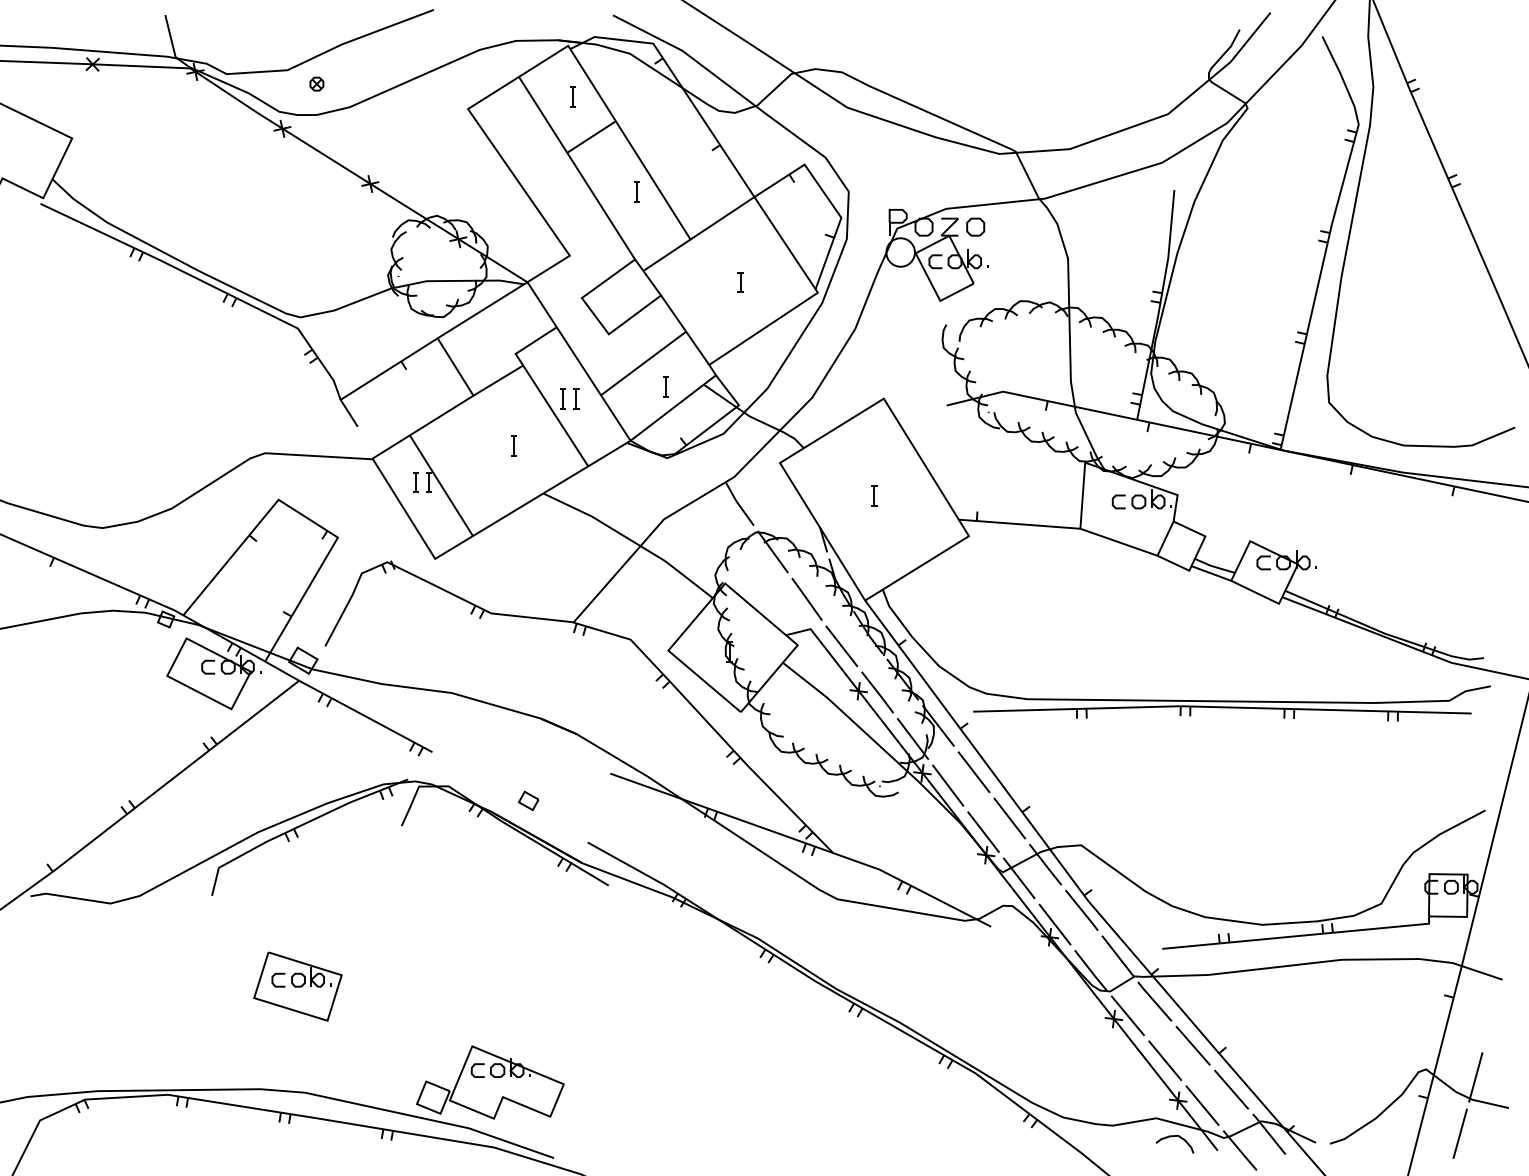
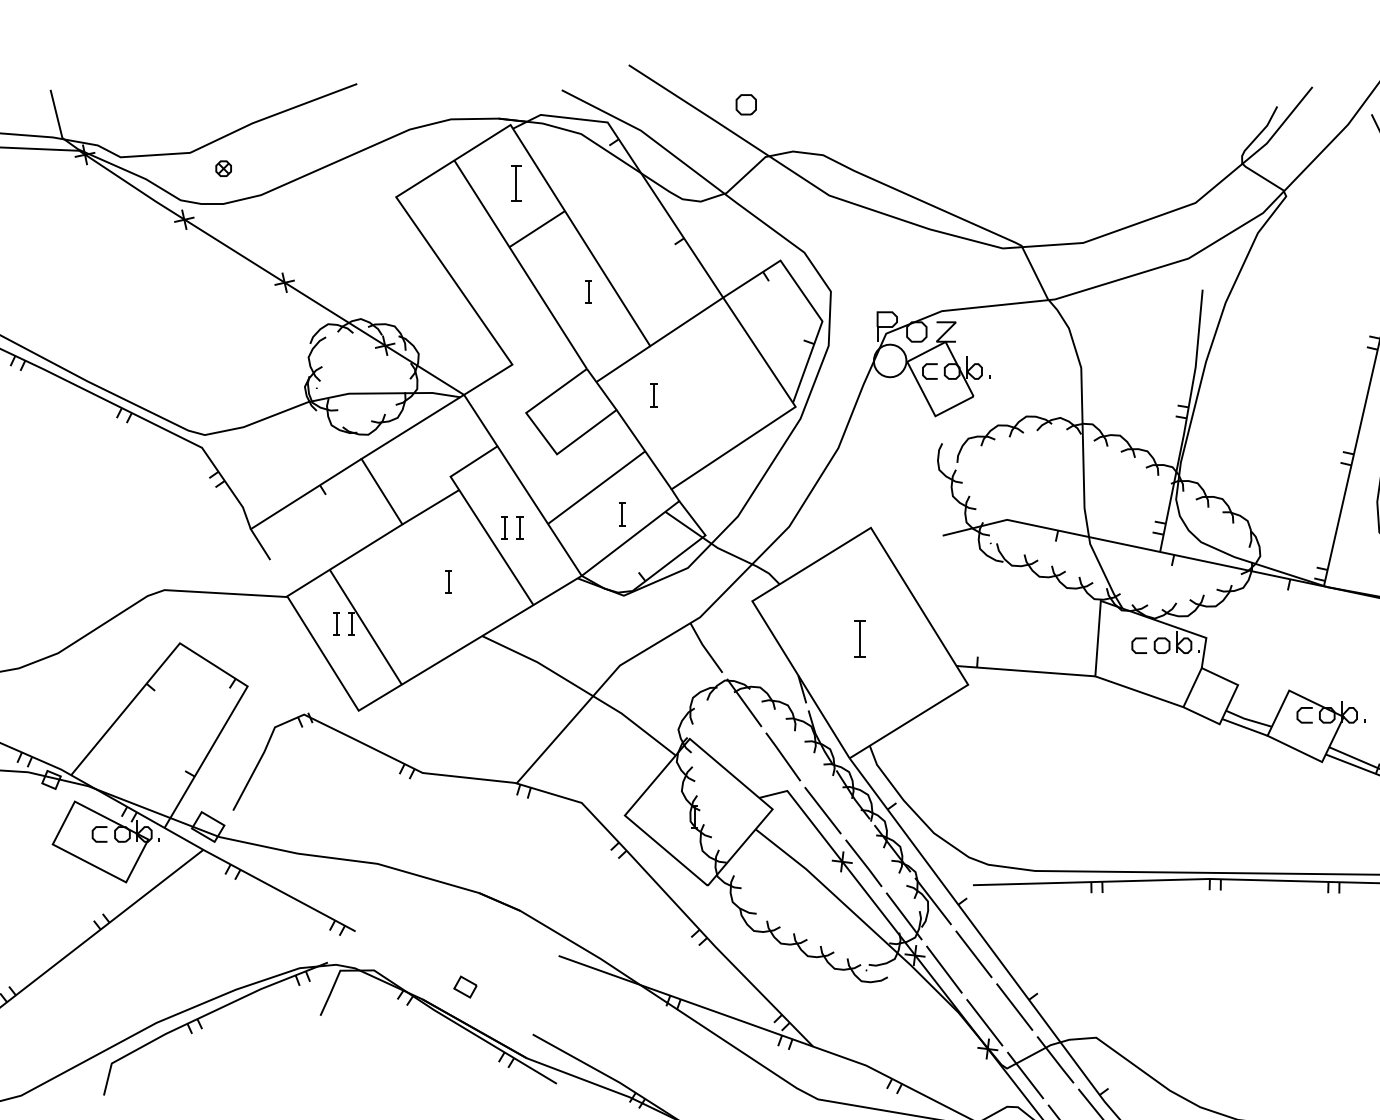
part: (572, 96) -> (515, 182), size x1.6
part: (975, 226) -> (746, 104), moved
part: (740, 282) -> (653, 395), moved
part: (874, 495) -> (860, 638), size x1.6

